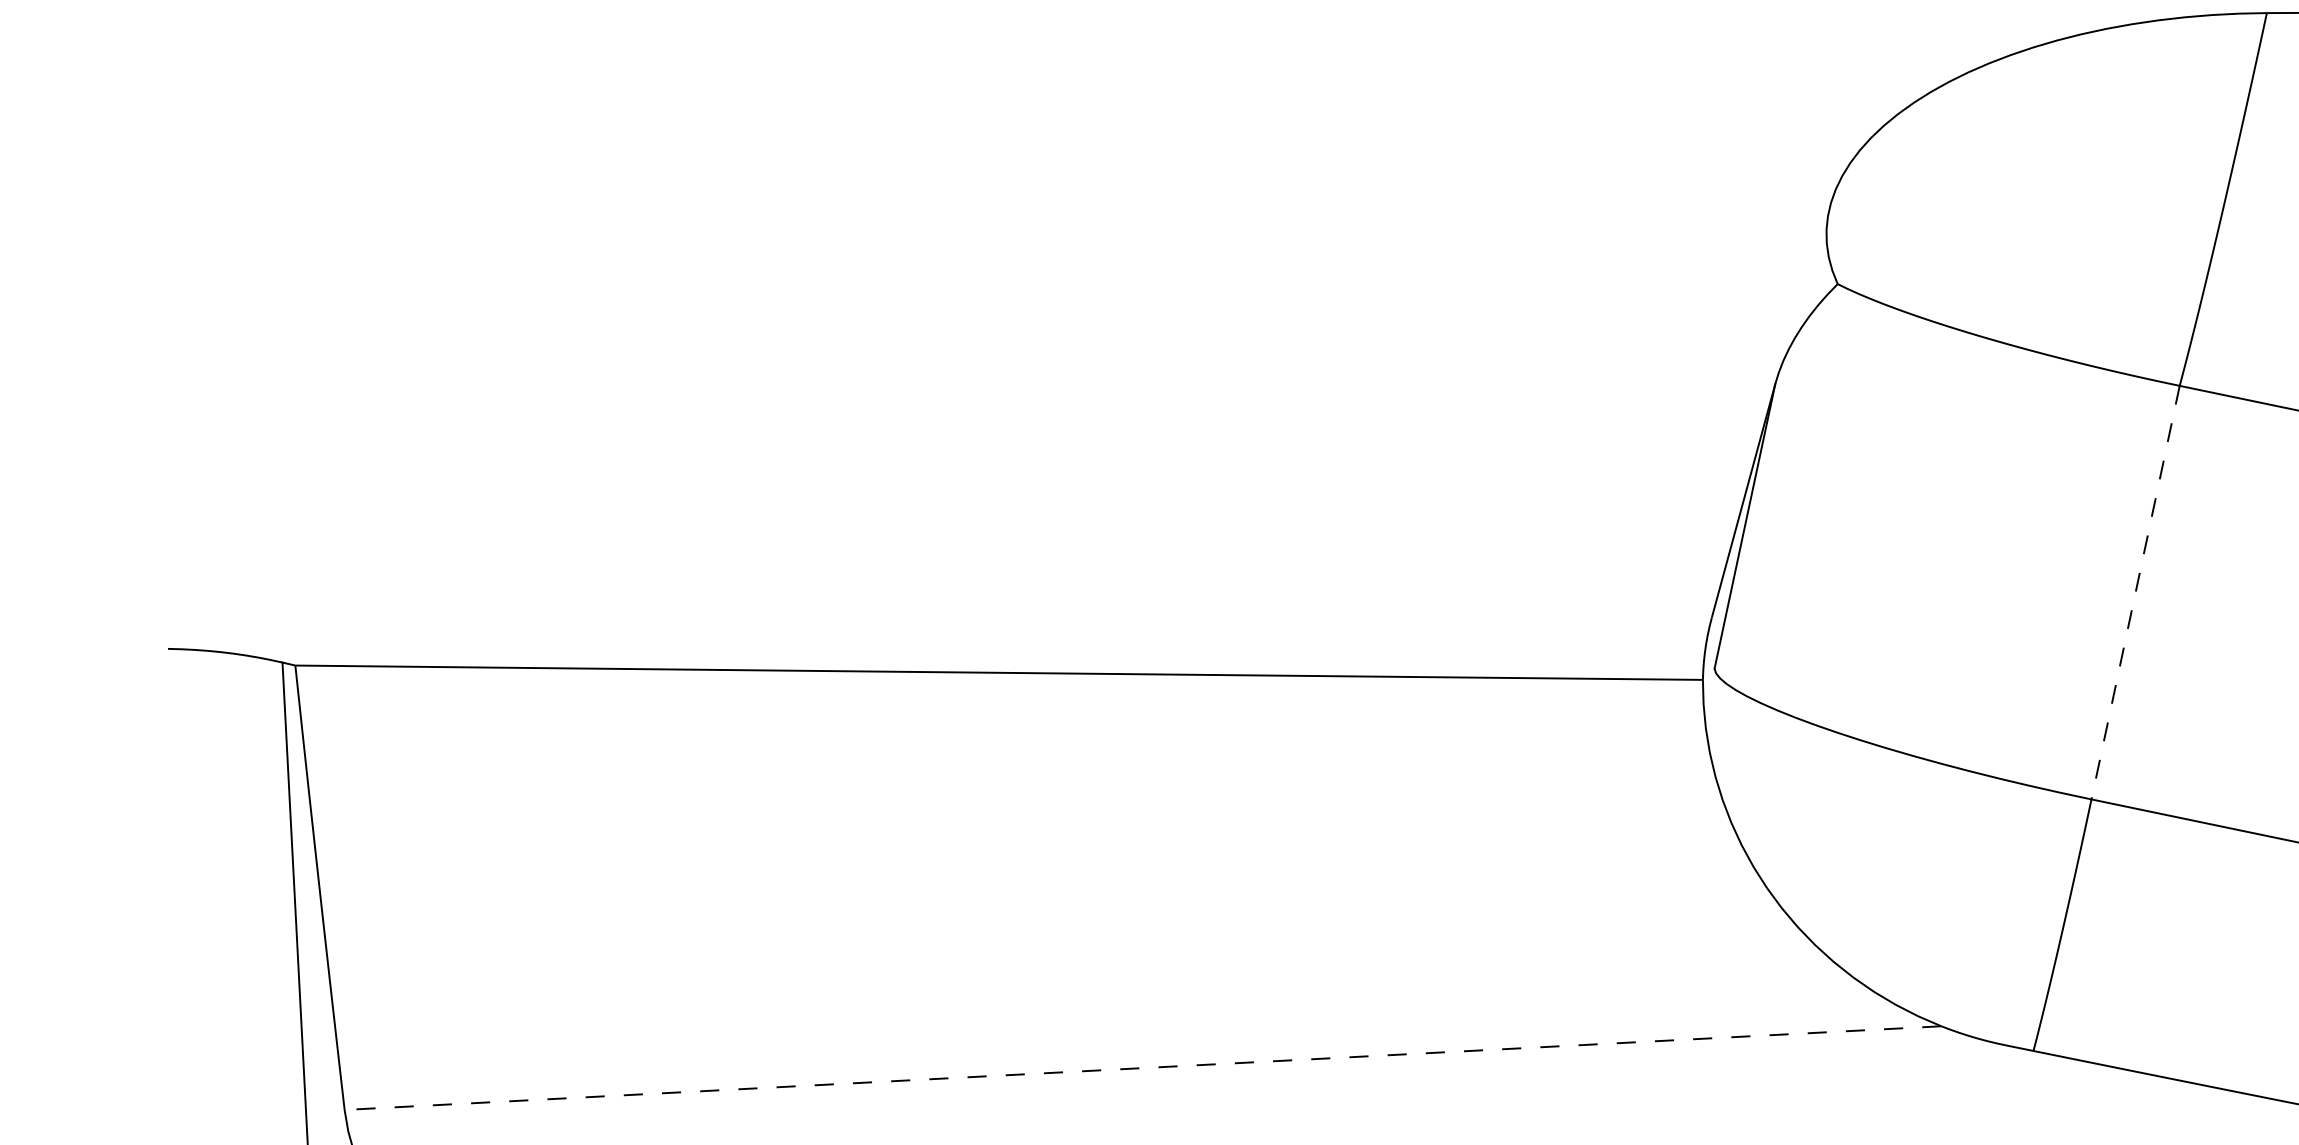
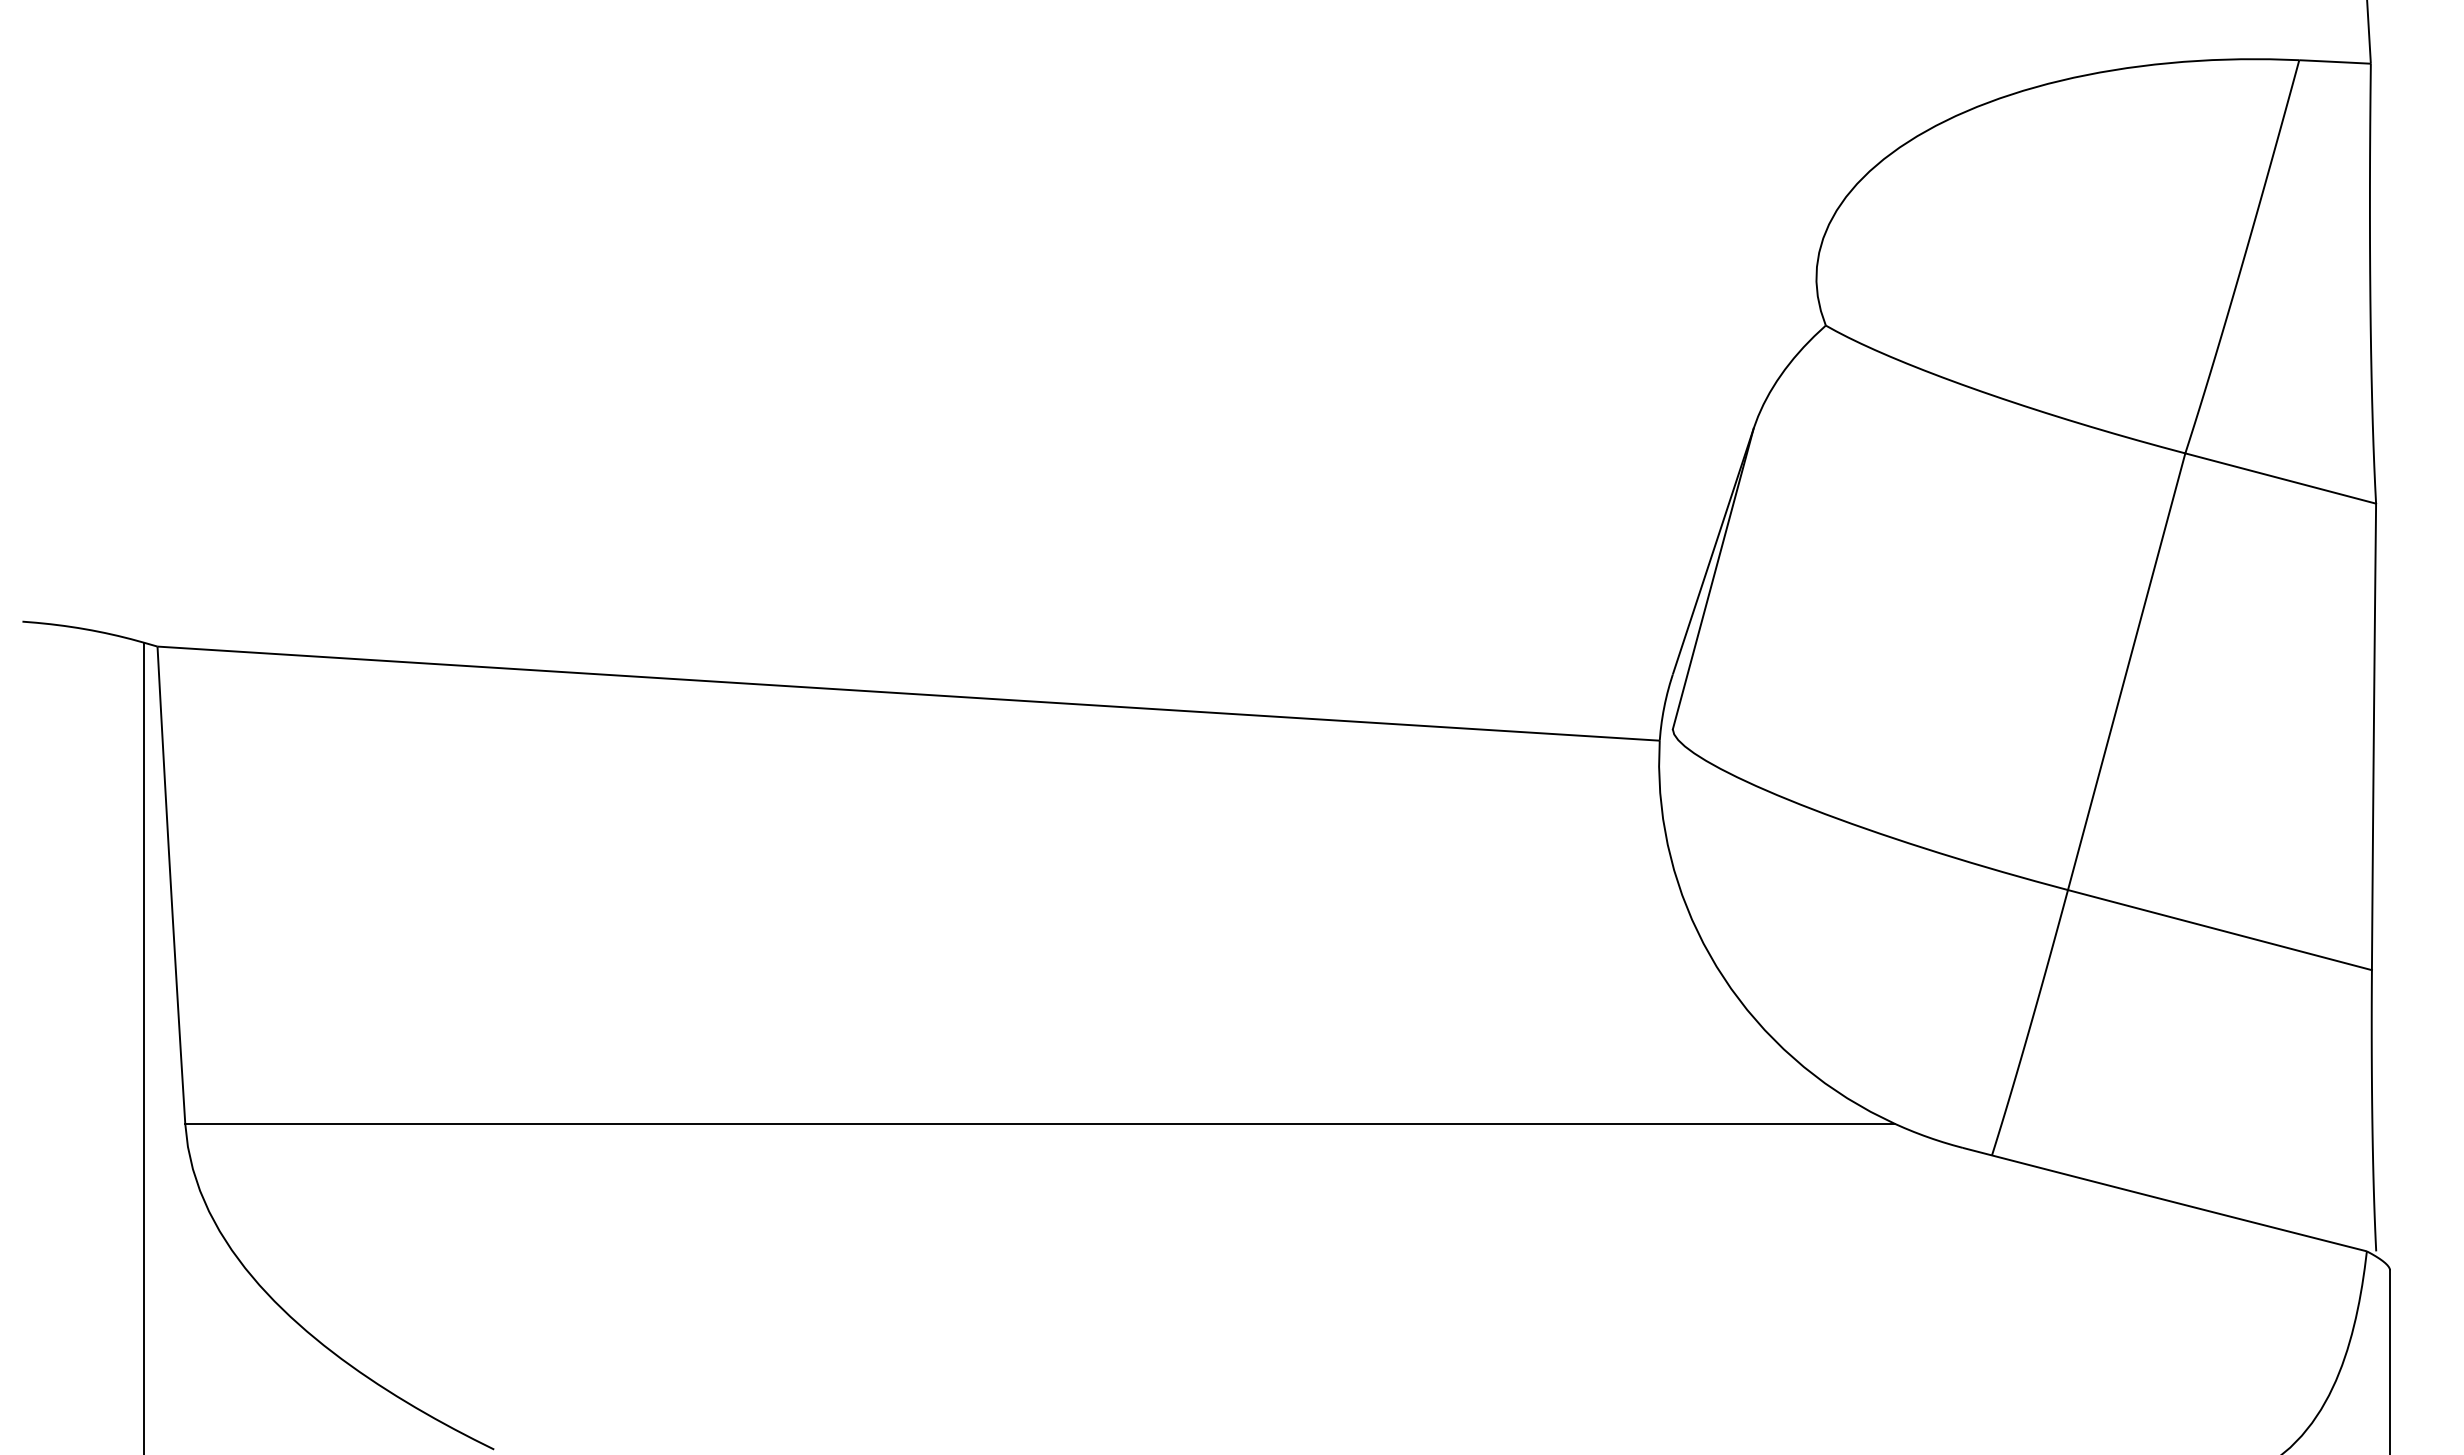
line: (2135, 593) -> (2126, 672), dashed -> solid
line: (1143, 1067) -> (1040, 1123), dashed -> solid

